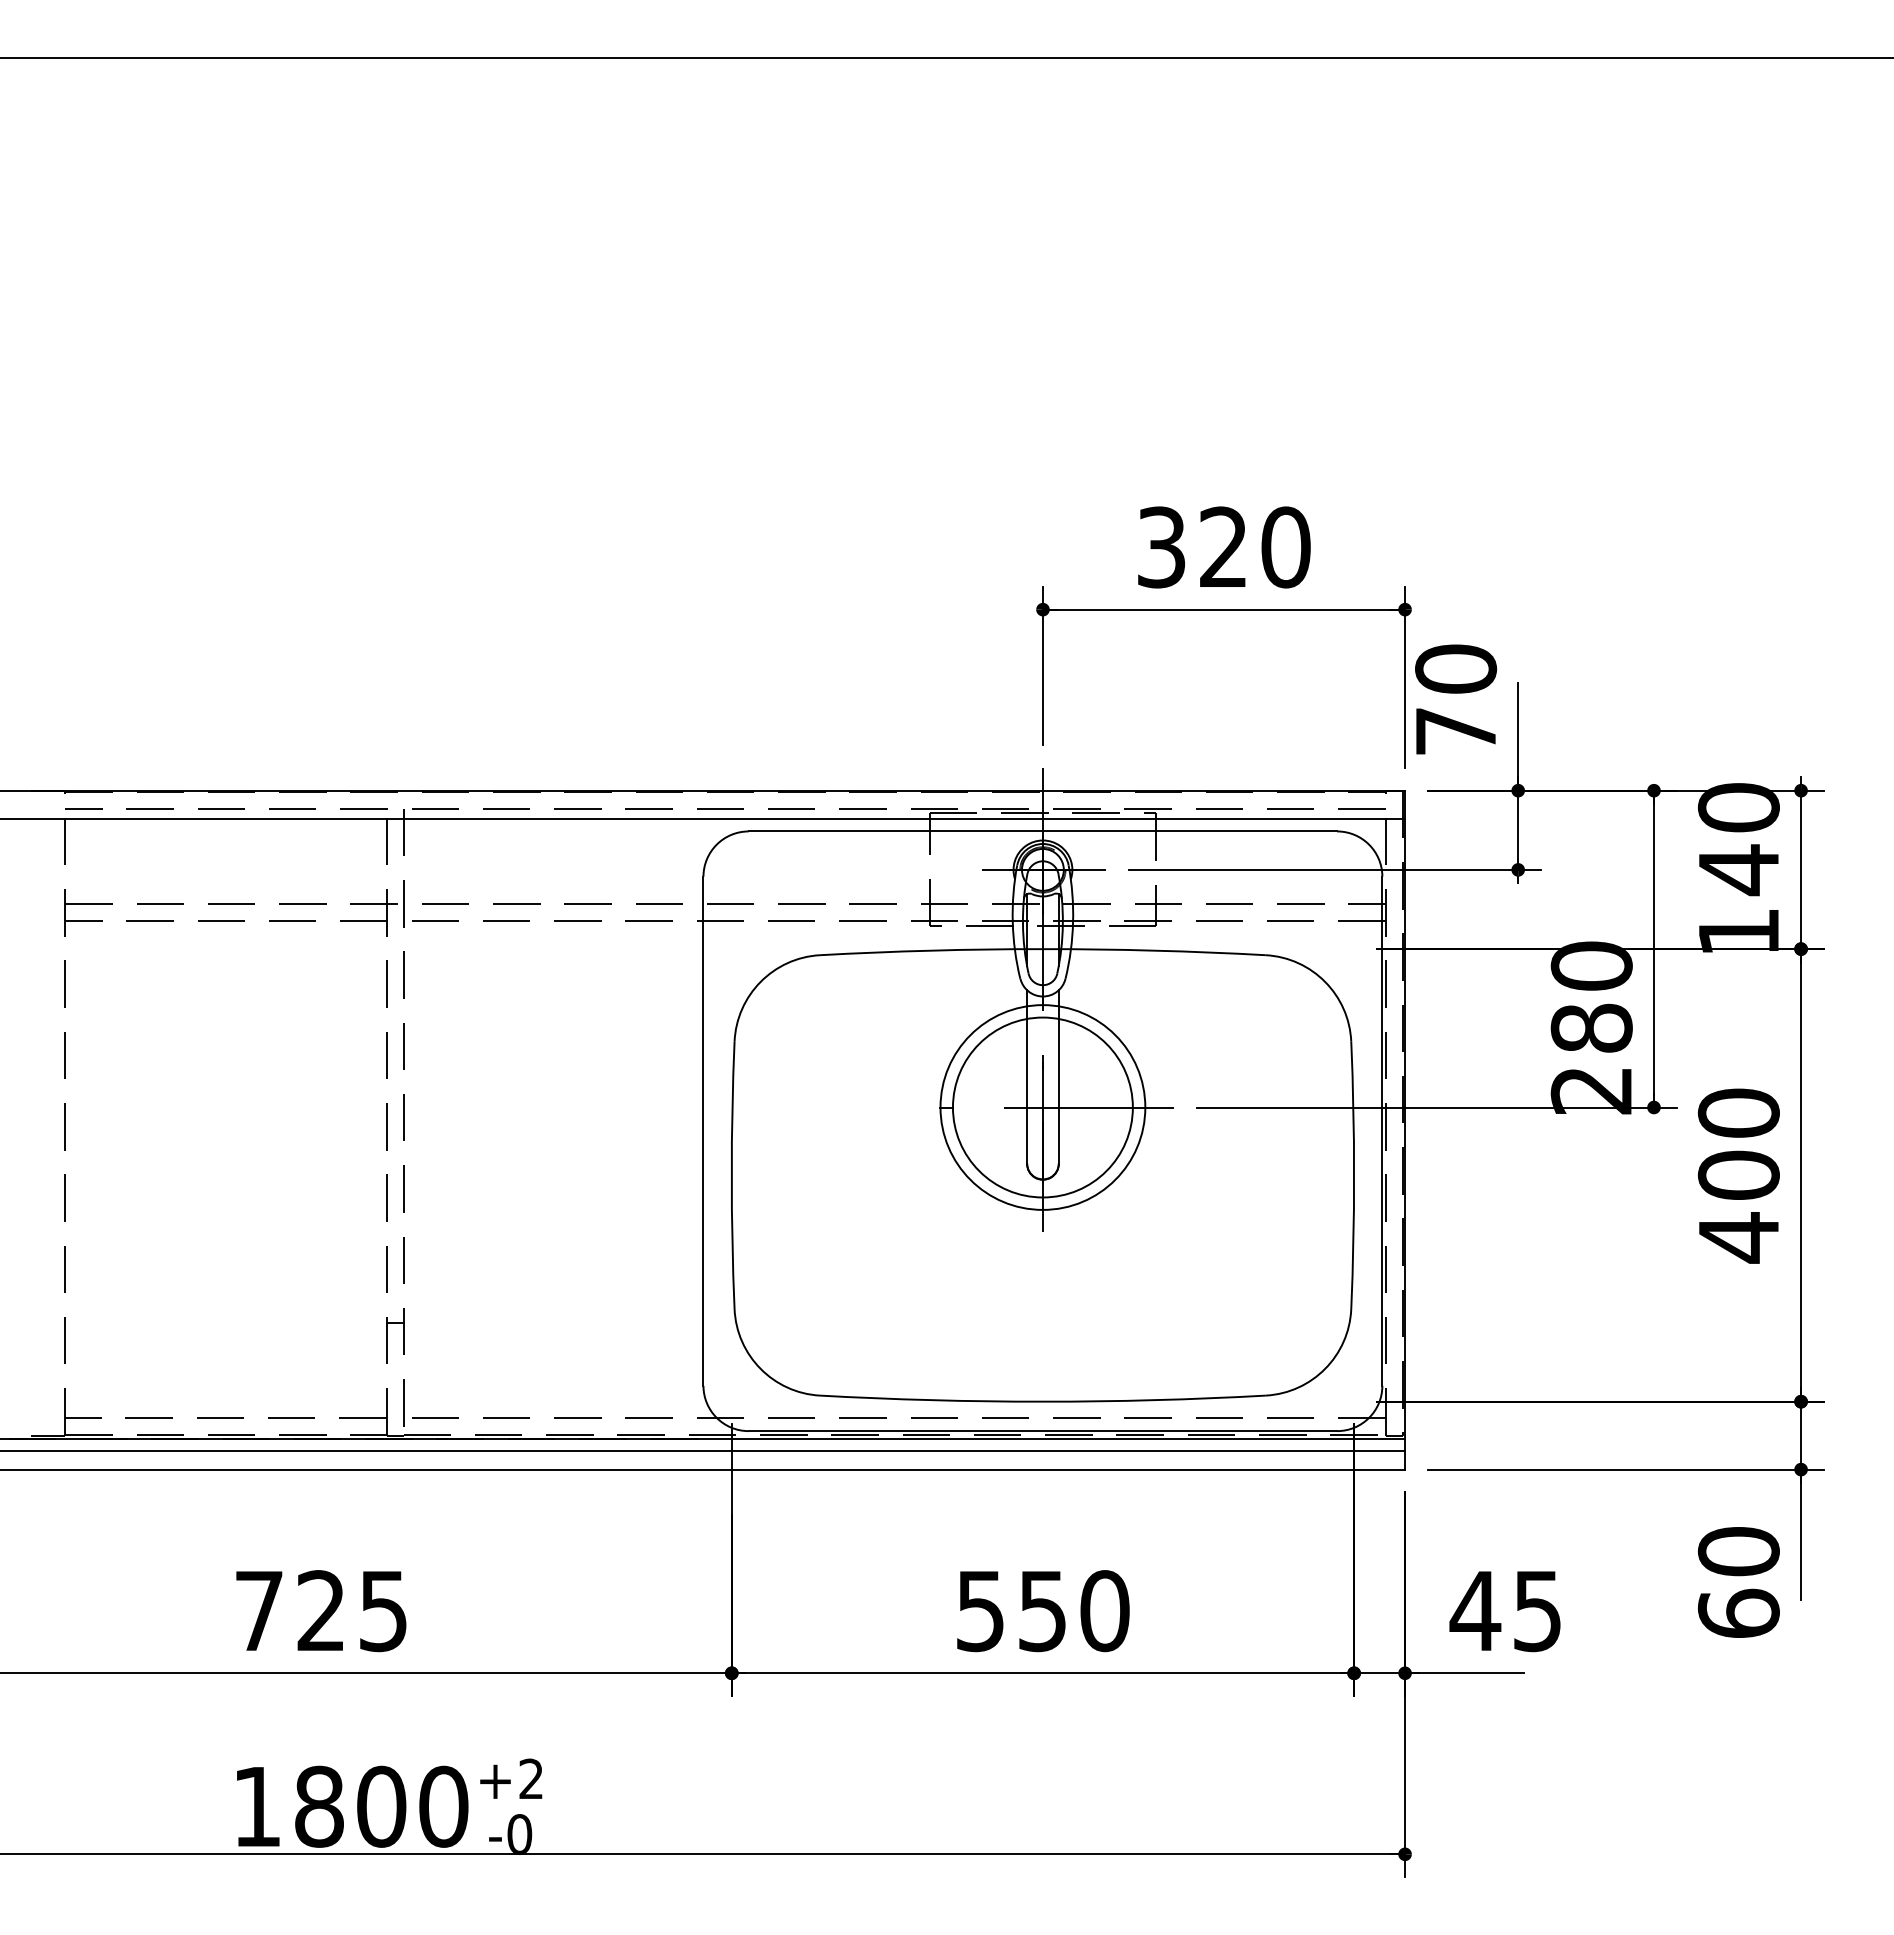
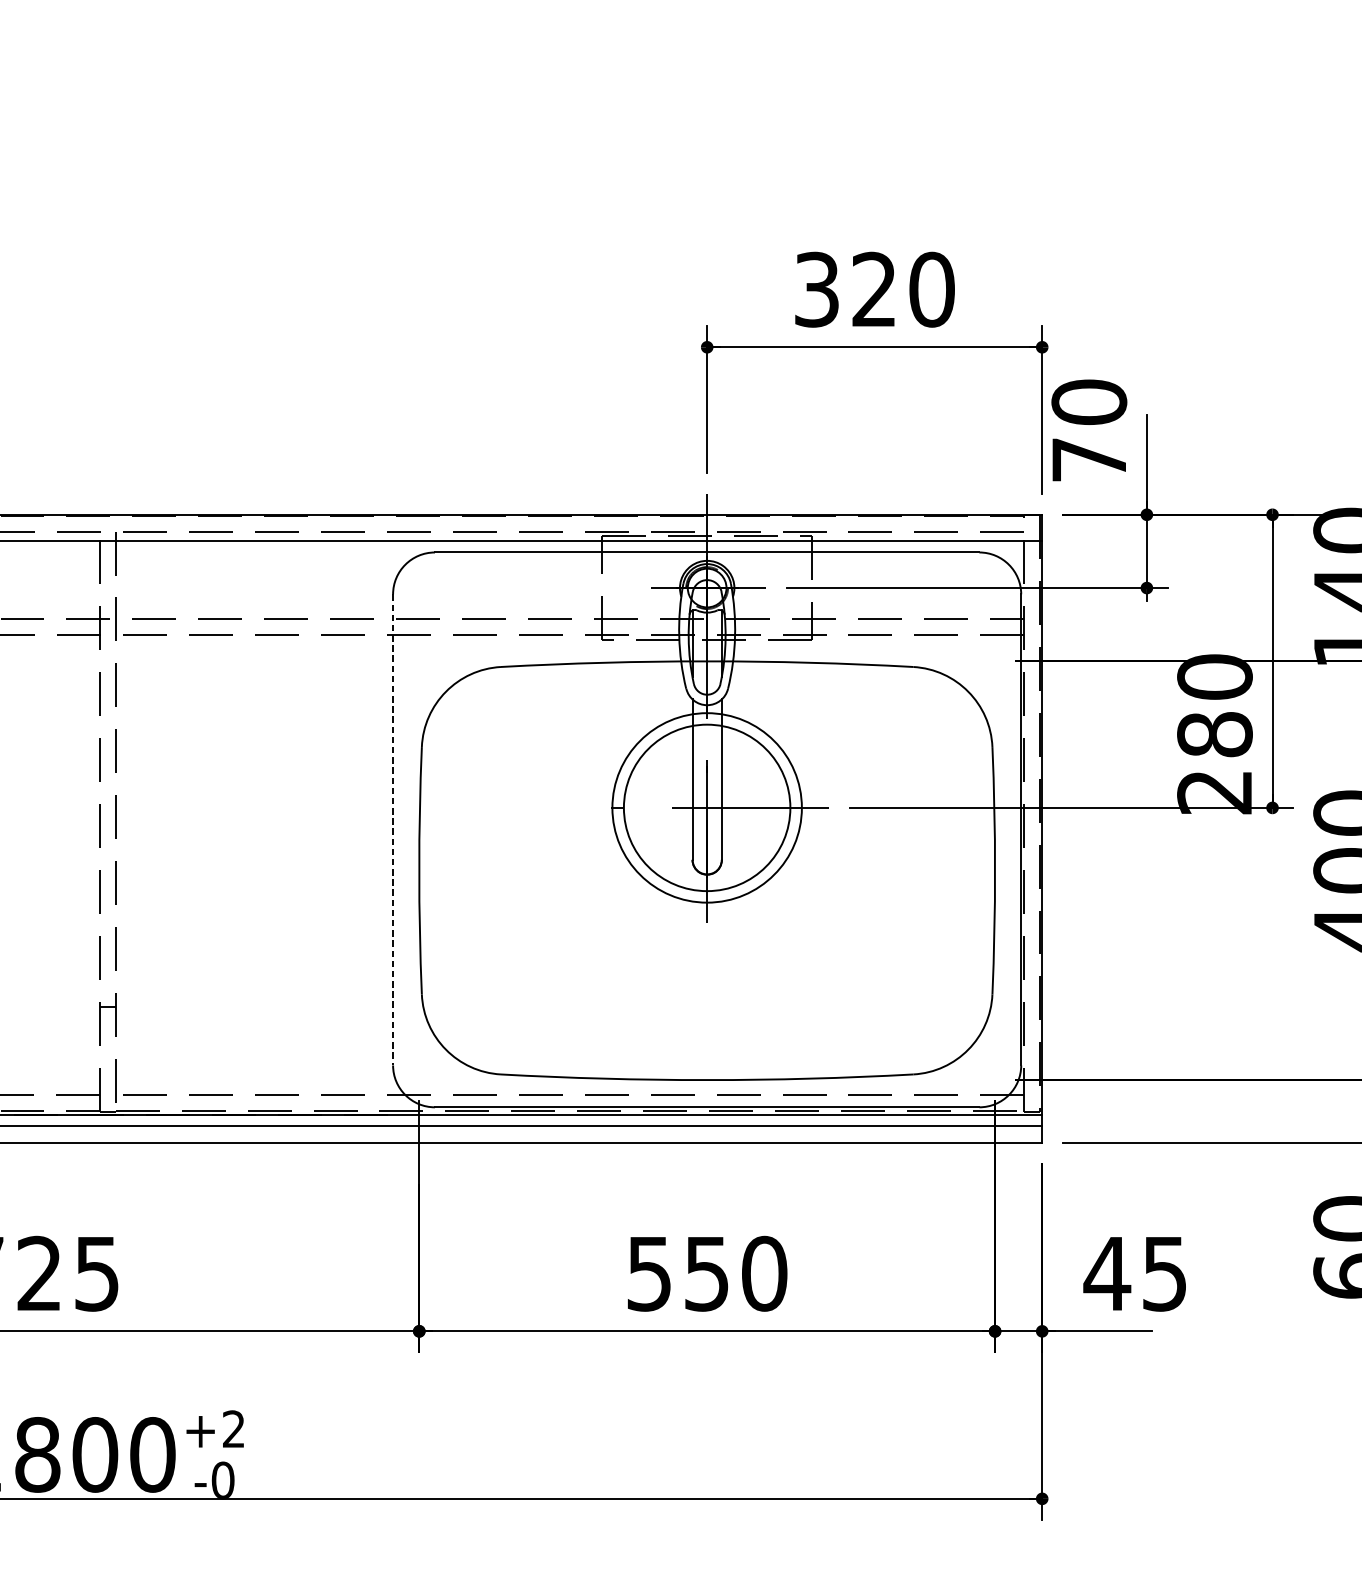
line: (703, 1131) -> (393, 830), solid -> dashed

